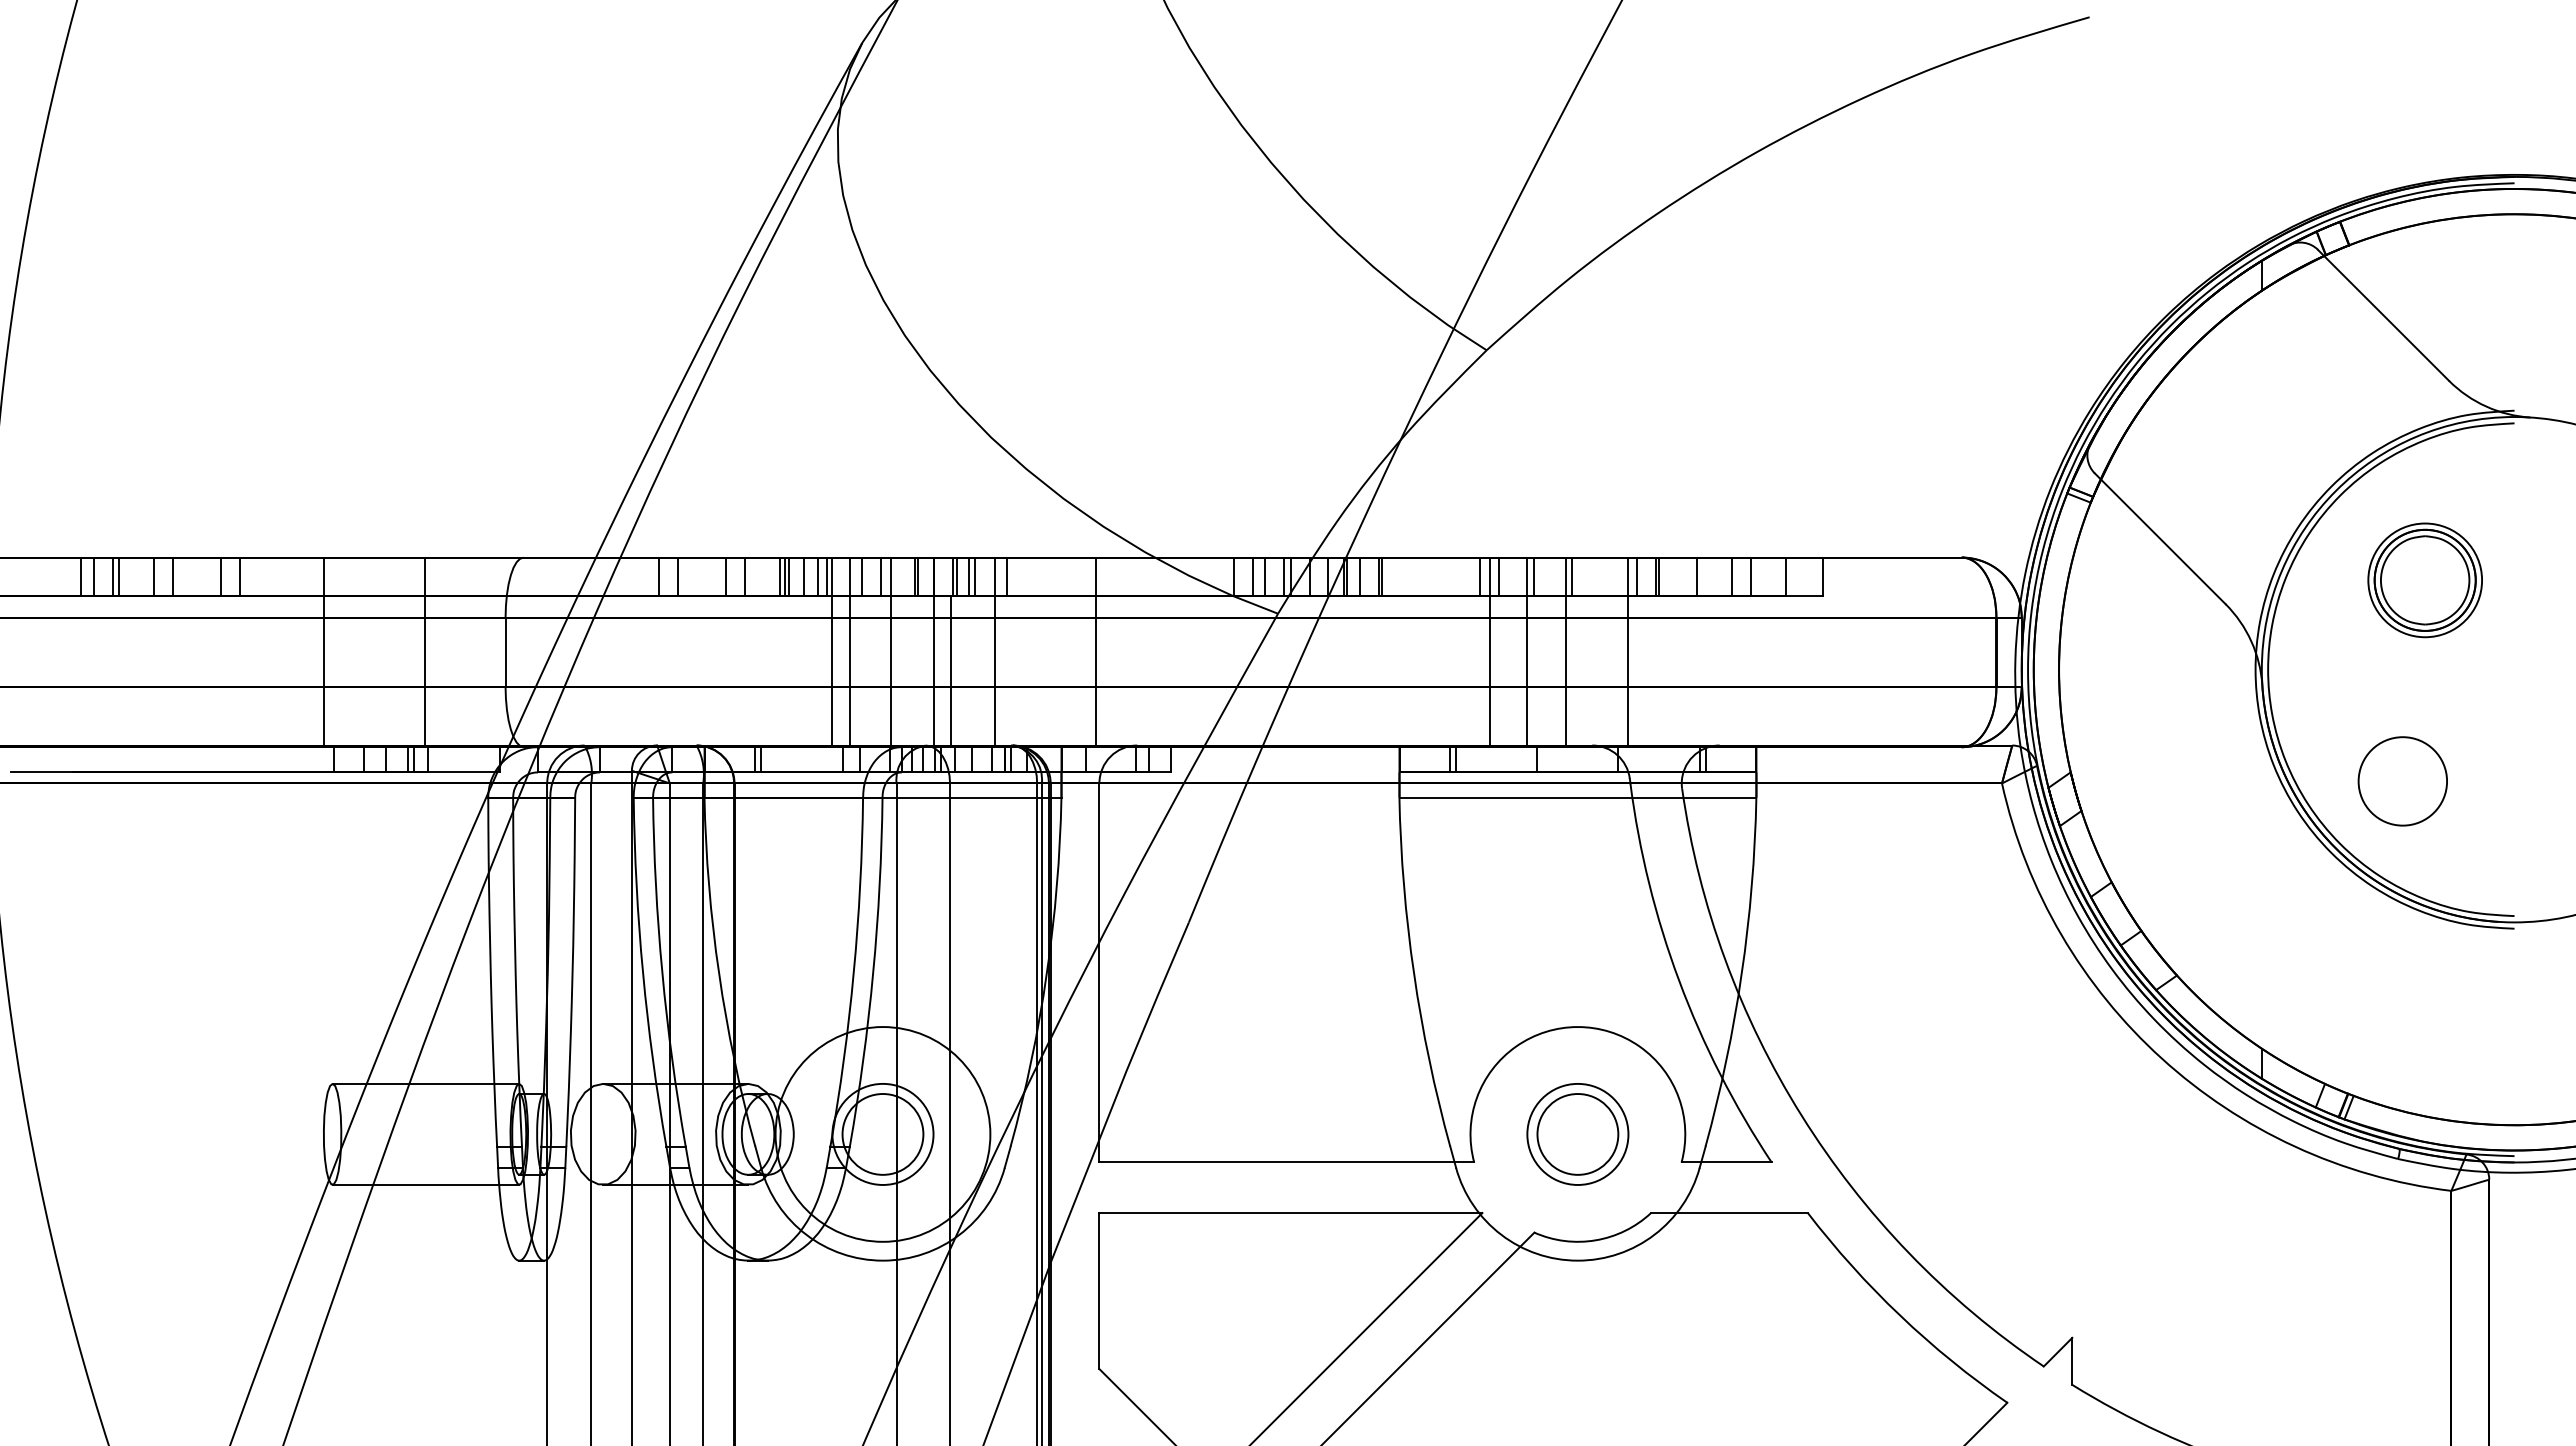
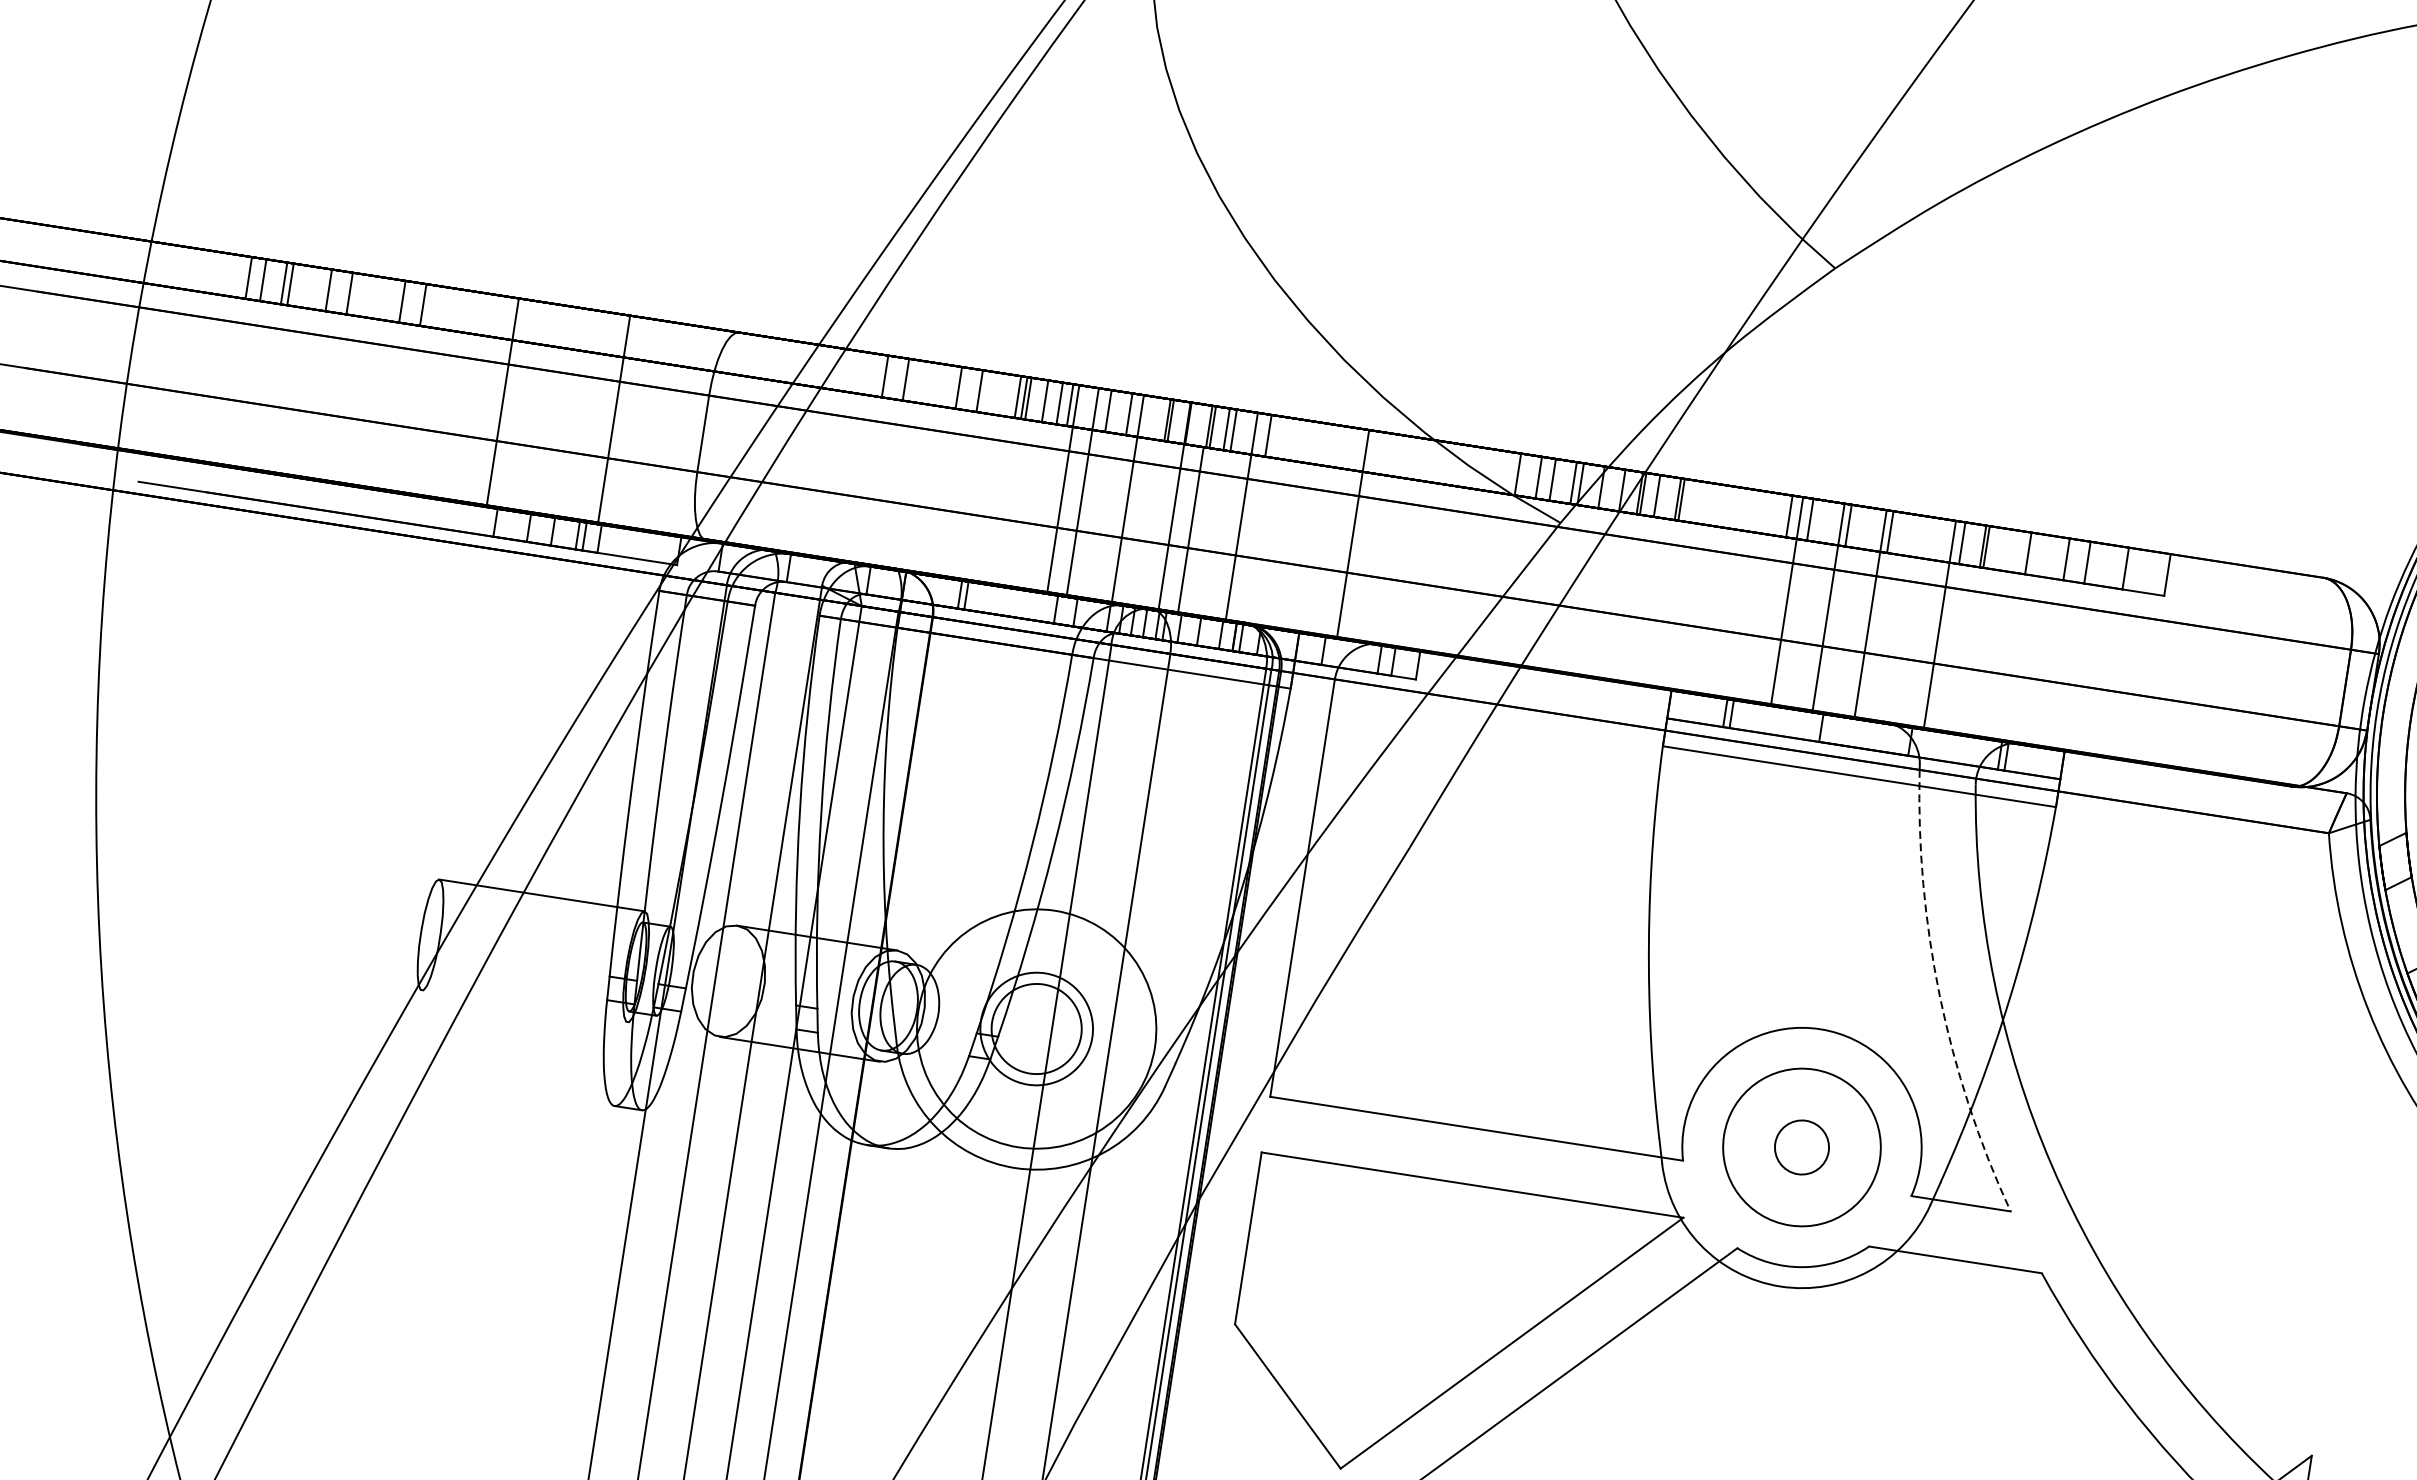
arc: (1679, 981) -> (1939, 996), solid -> dashed
circle: (1577, 1133) -> (1801, 1146), size x1.4
circle: (1577, 1134) -> (1801, 1147), size x0.6
line: (425, 1184) -> (524, 1006), removed

